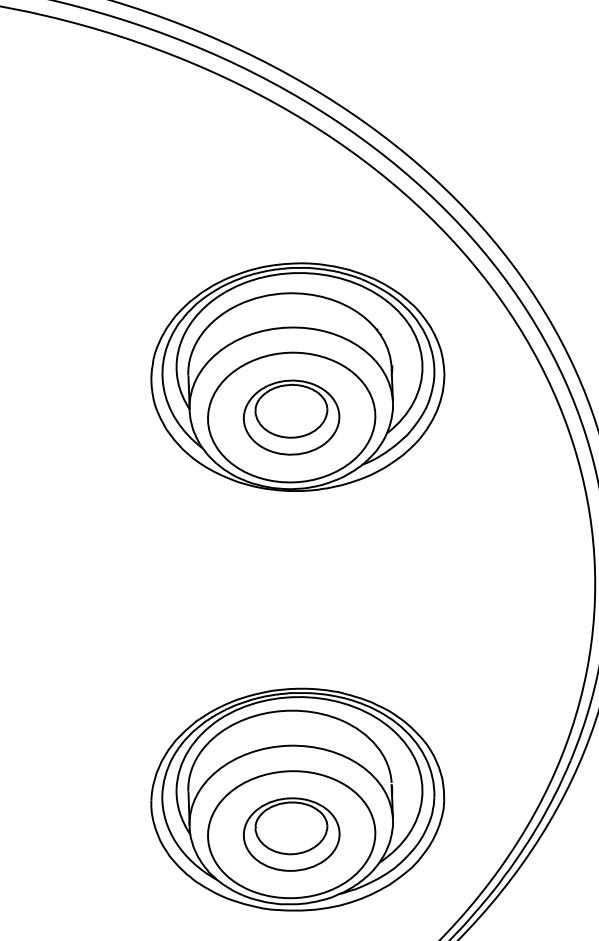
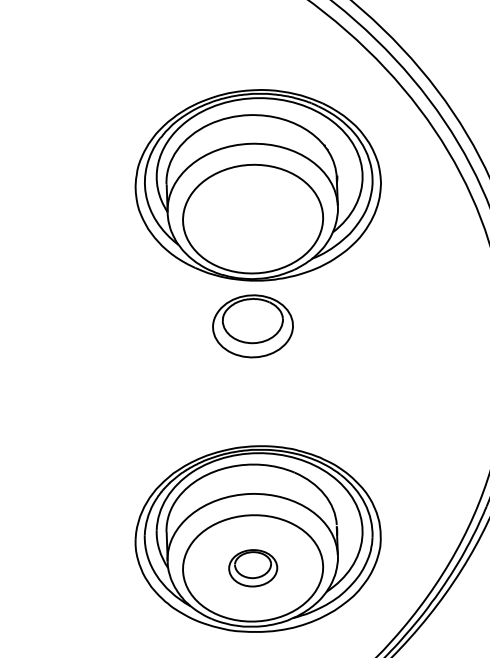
part: (291, 417) -> (252, 326), moved
part: (291, 834) -> (252, 568), size x0.6

